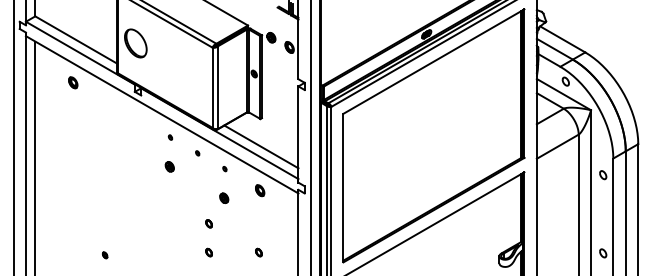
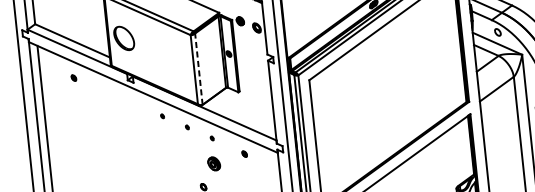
part: (73, 82) -> (74, 77), size x0.6
line: (217, 87) -> (198, 68), solid -> dashed
line: (261, 146) -> (241, 115), removed
part: (169, 166) -> (164, 141), removed
part: (260, 190) -> (244, 153), size x0.6
part: (224, 197) -> (214, 163), size x1.6

